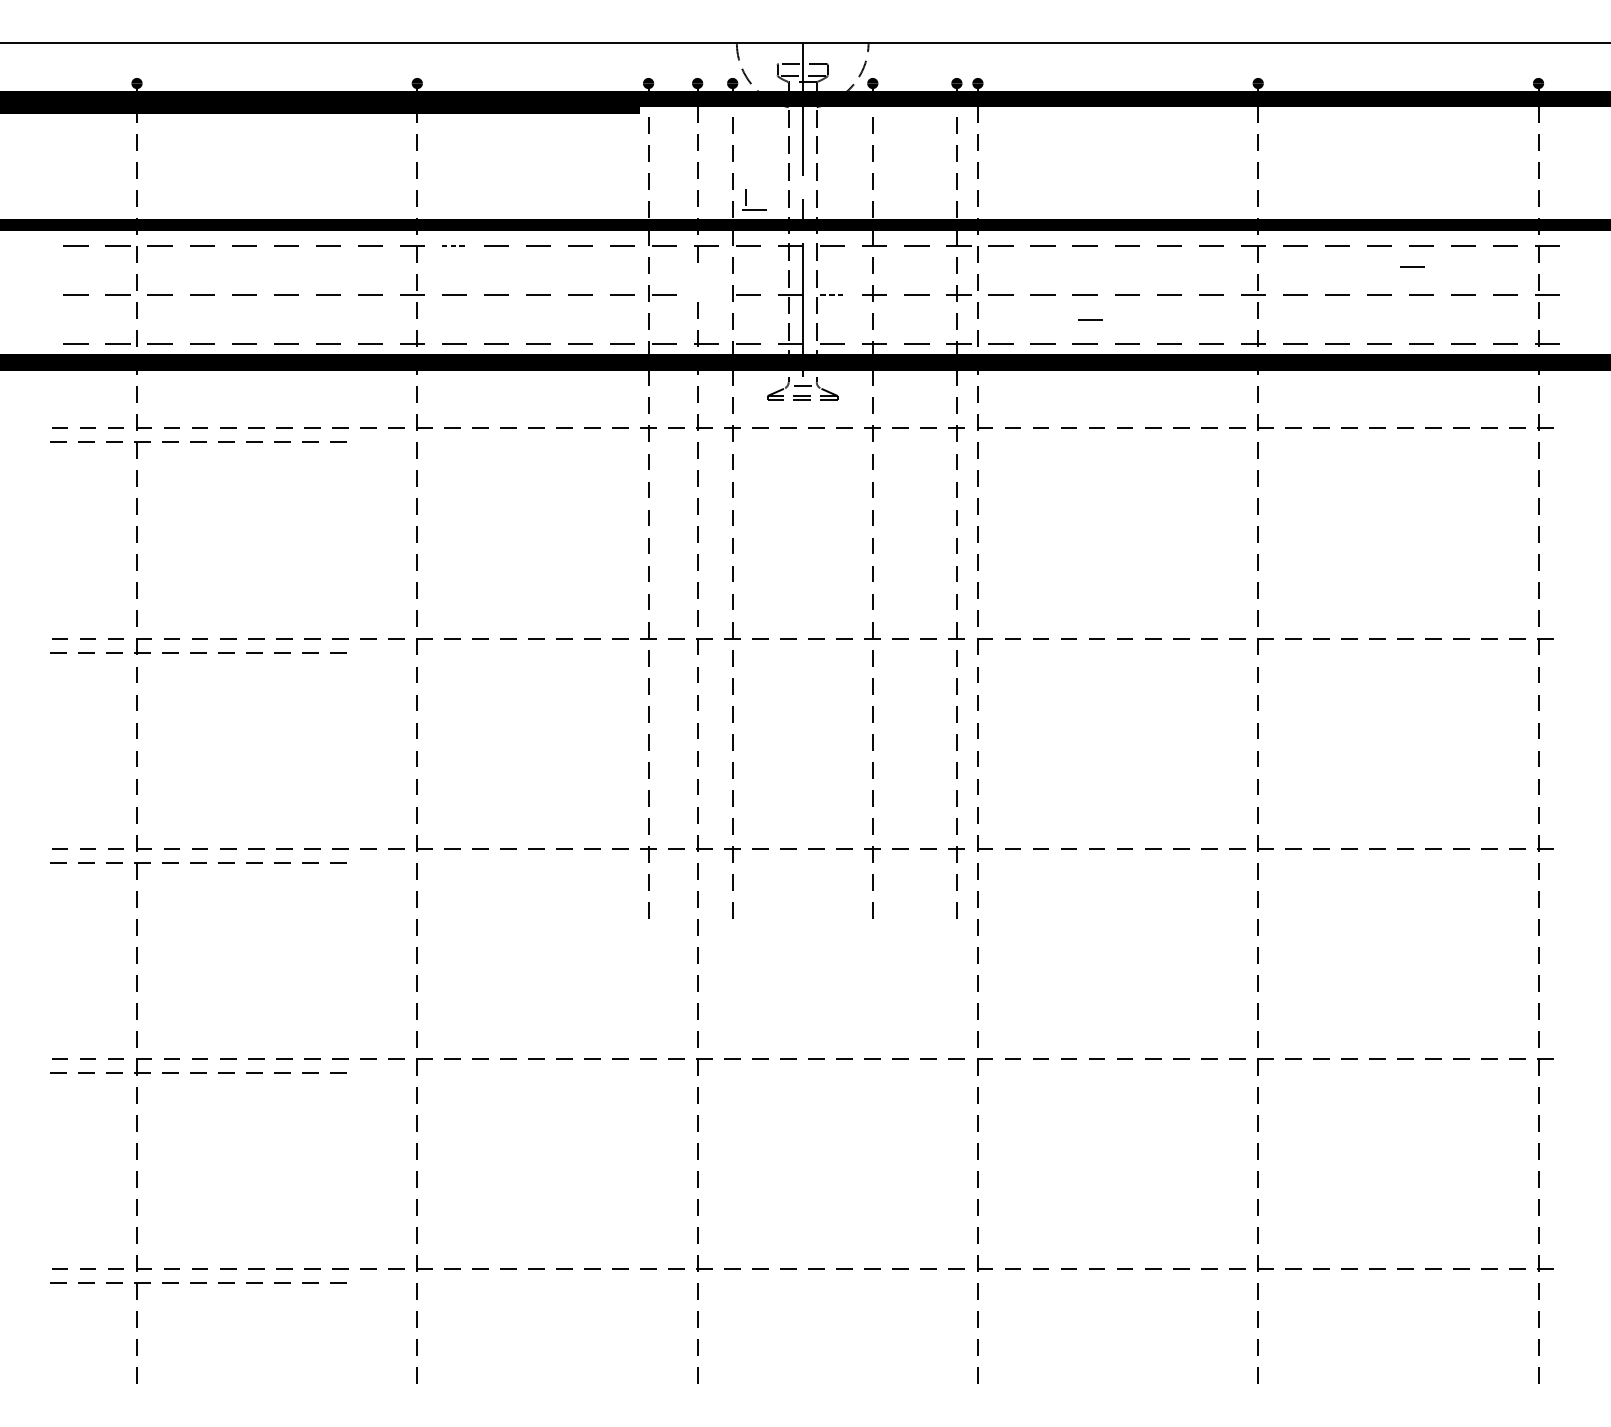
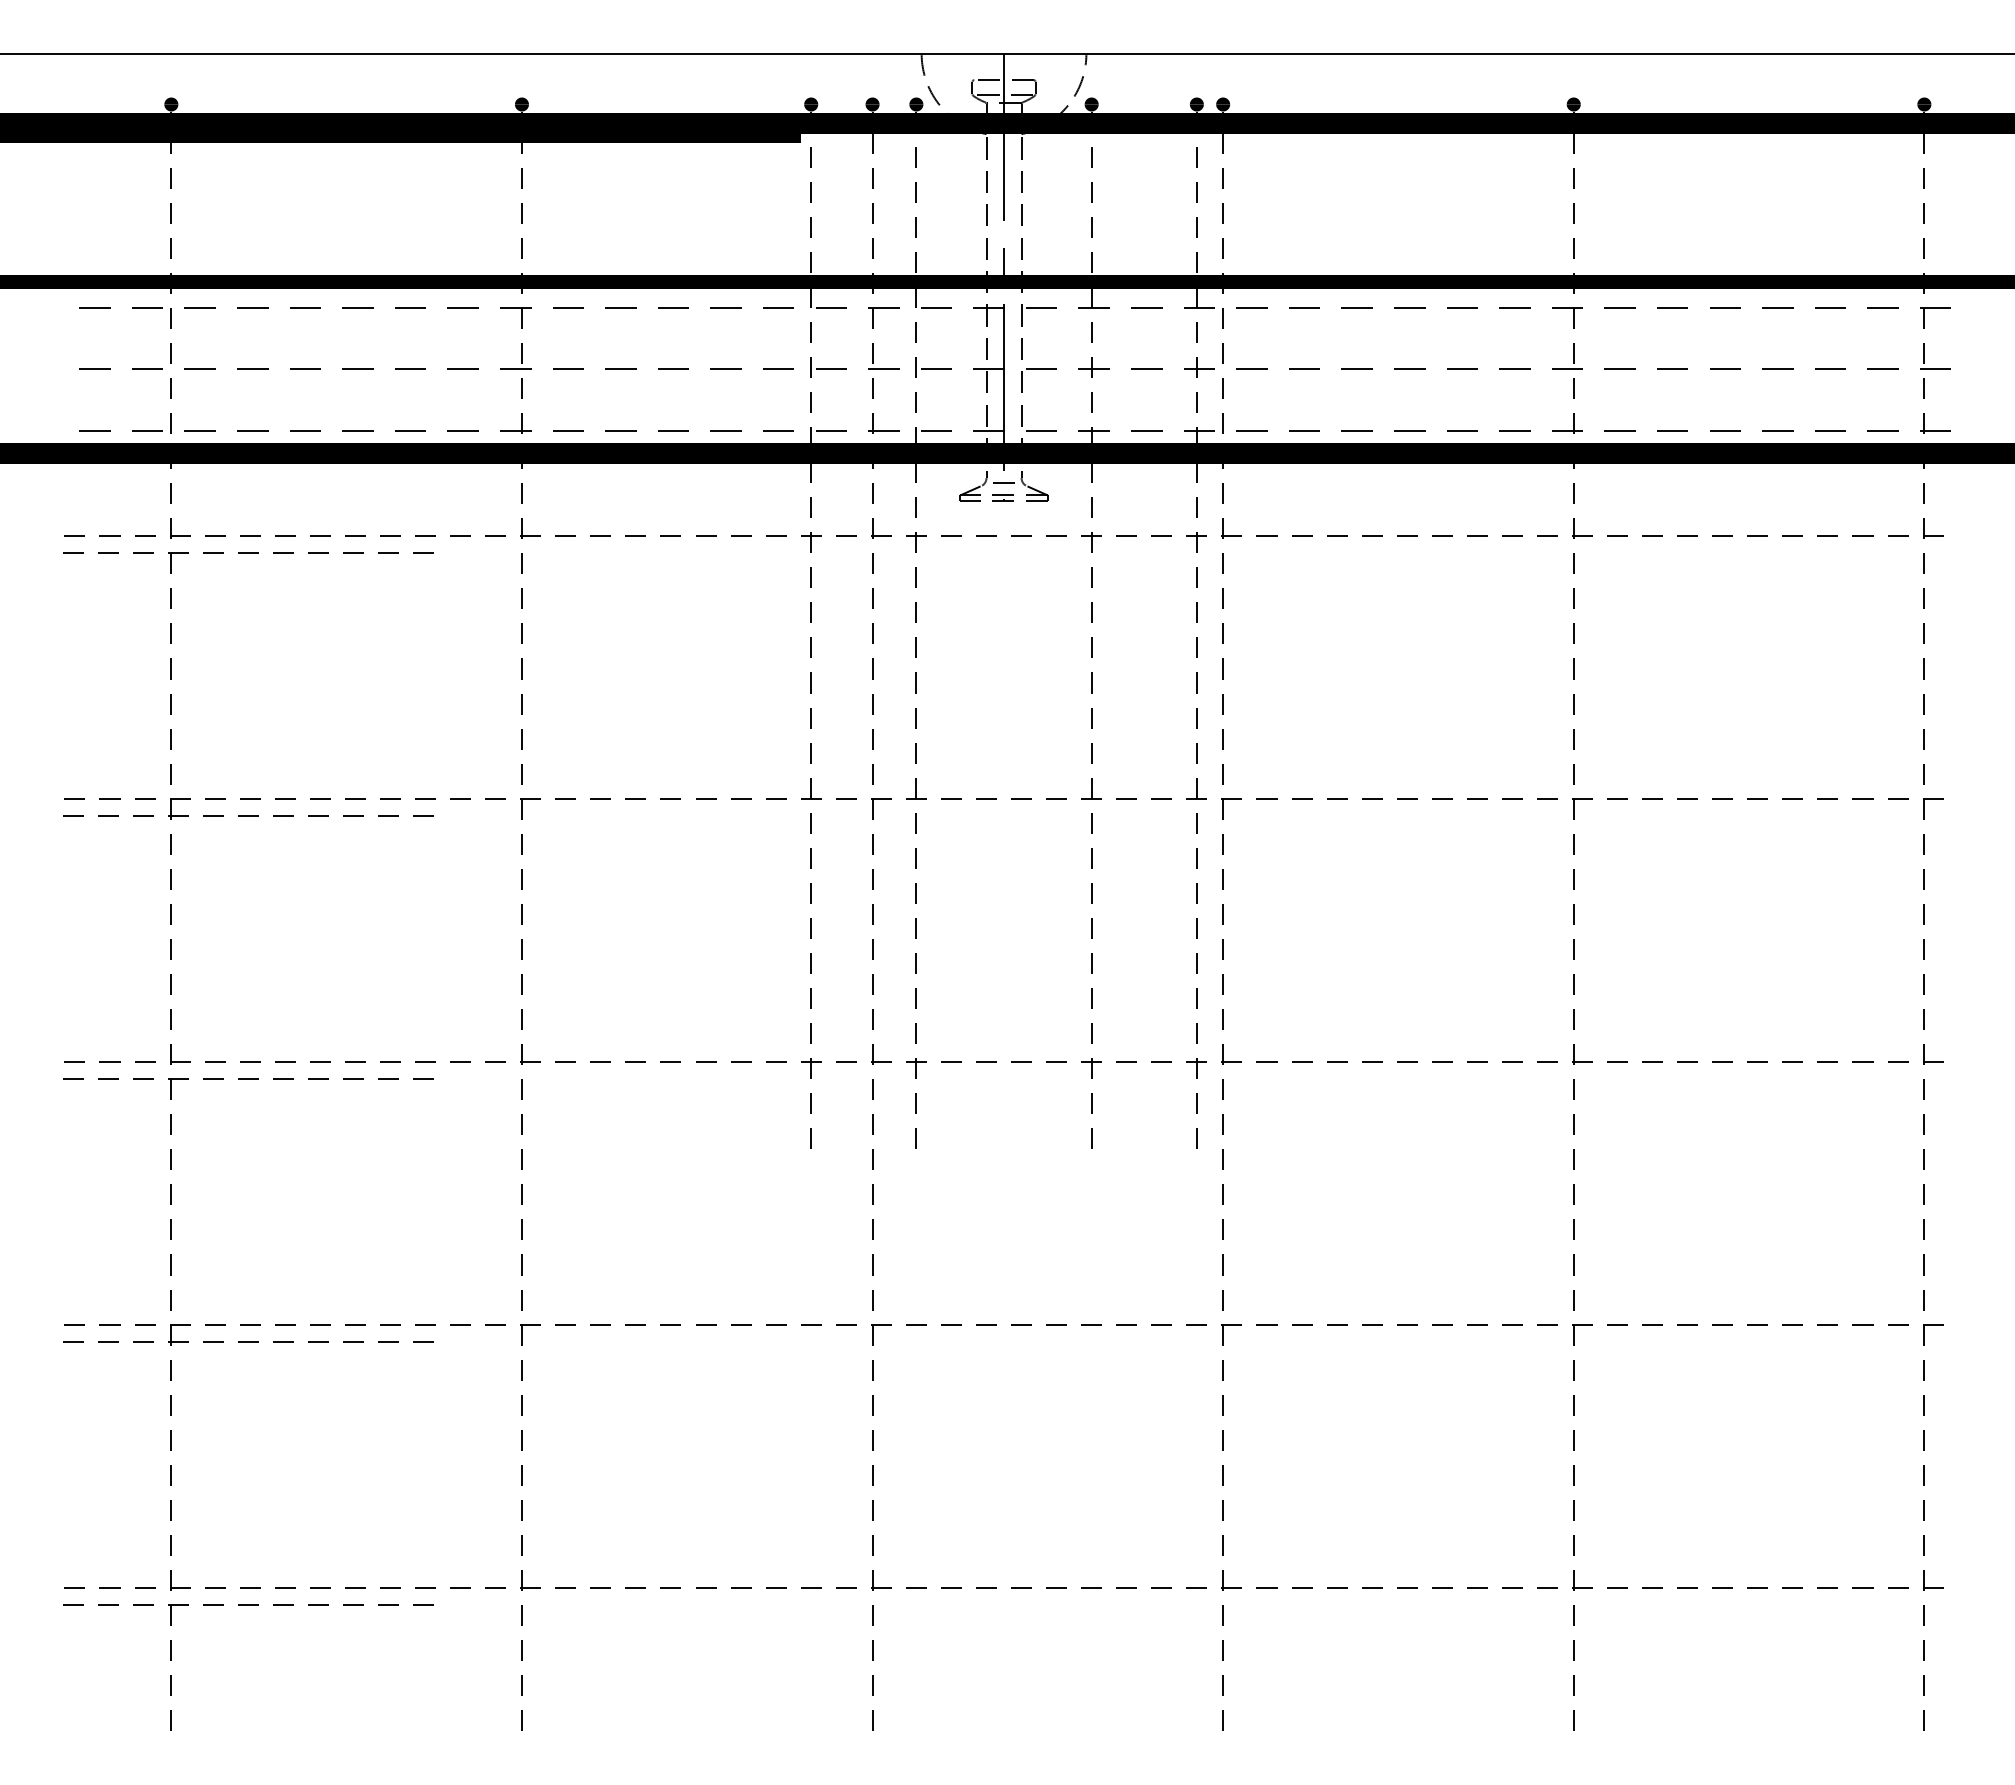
part: (746, 200) -> (873, 356), moved
line: (454, 245) -> (568, 307), dashed -> solid
line: (1412, 267) -> (1766, 334), removed
line: (832, 295) -> (1041, 369), dashed -> solid
line: (1090, 319) -> (1364, 399), removed

